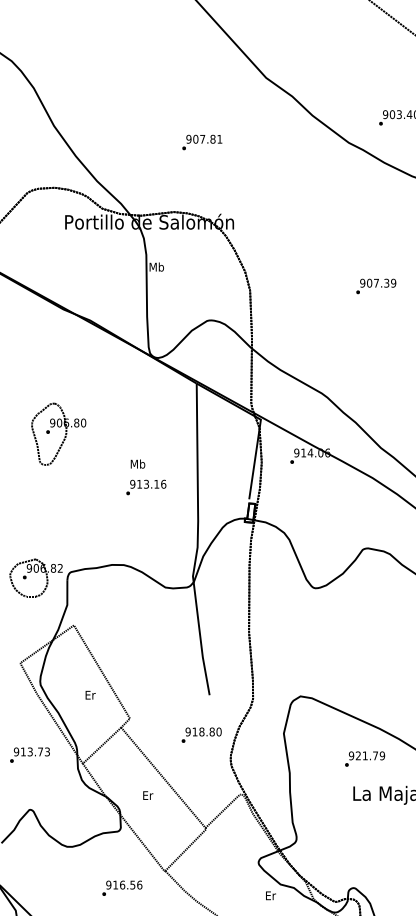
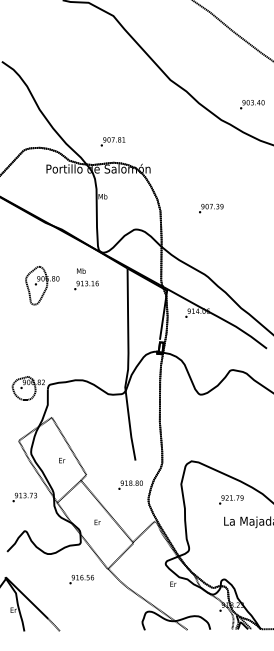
text: (201, 141) -> (112, 141), moved
text: (376, 286) -> (211, 208), moved
part: (58, 433) -> (42, 285), moved
text: (146, 477) -> (86, 279), moved

